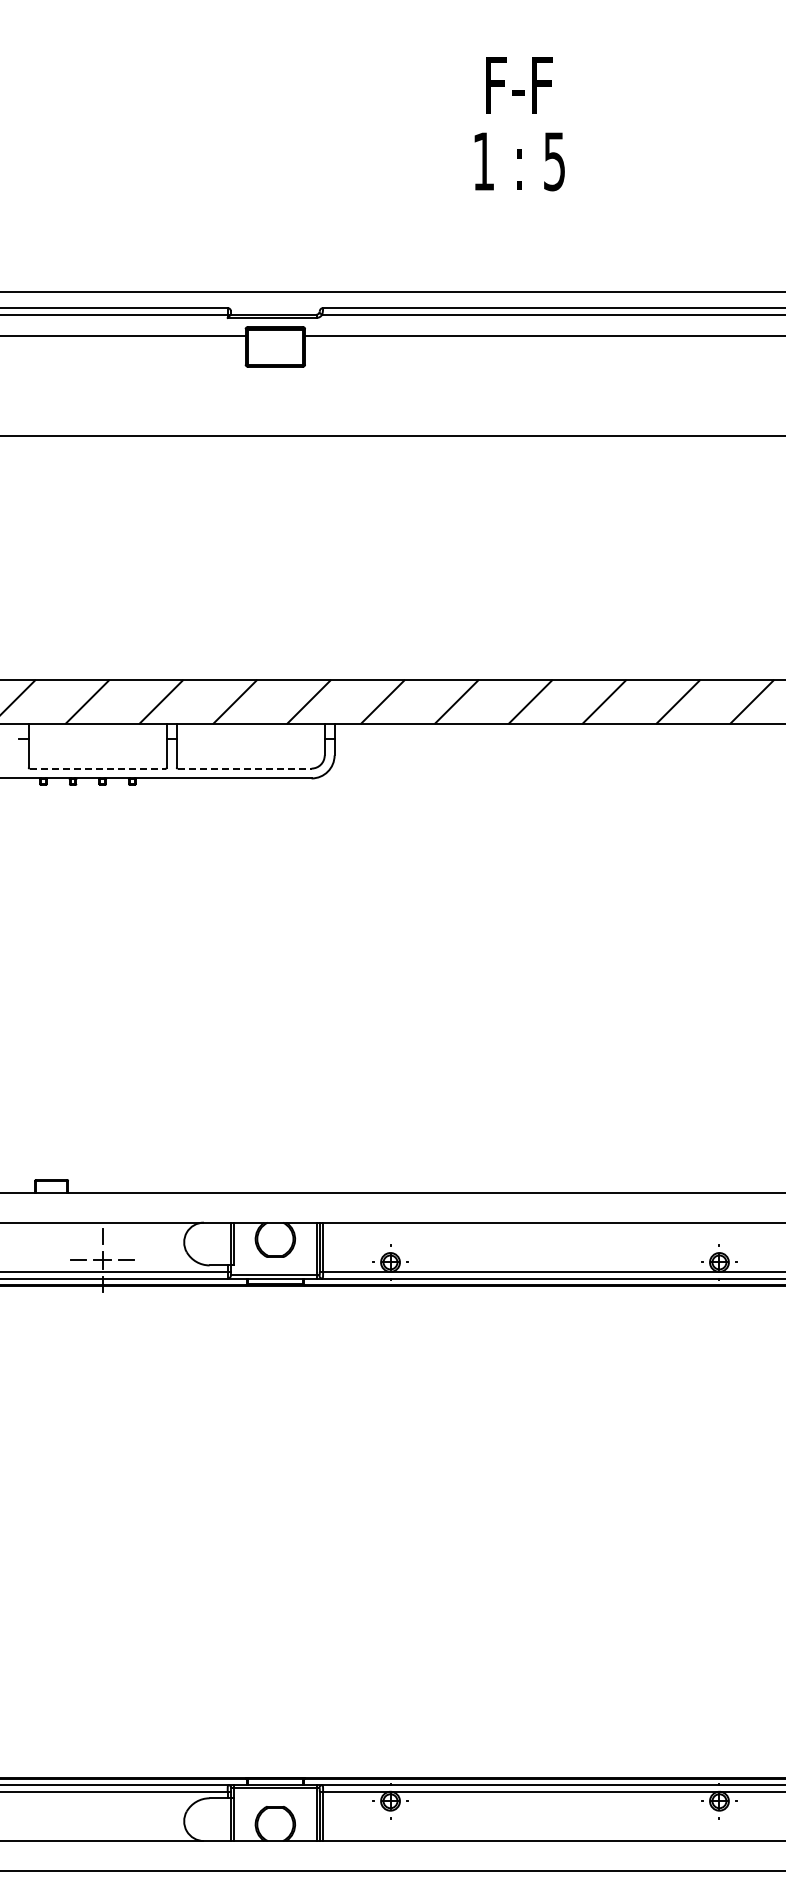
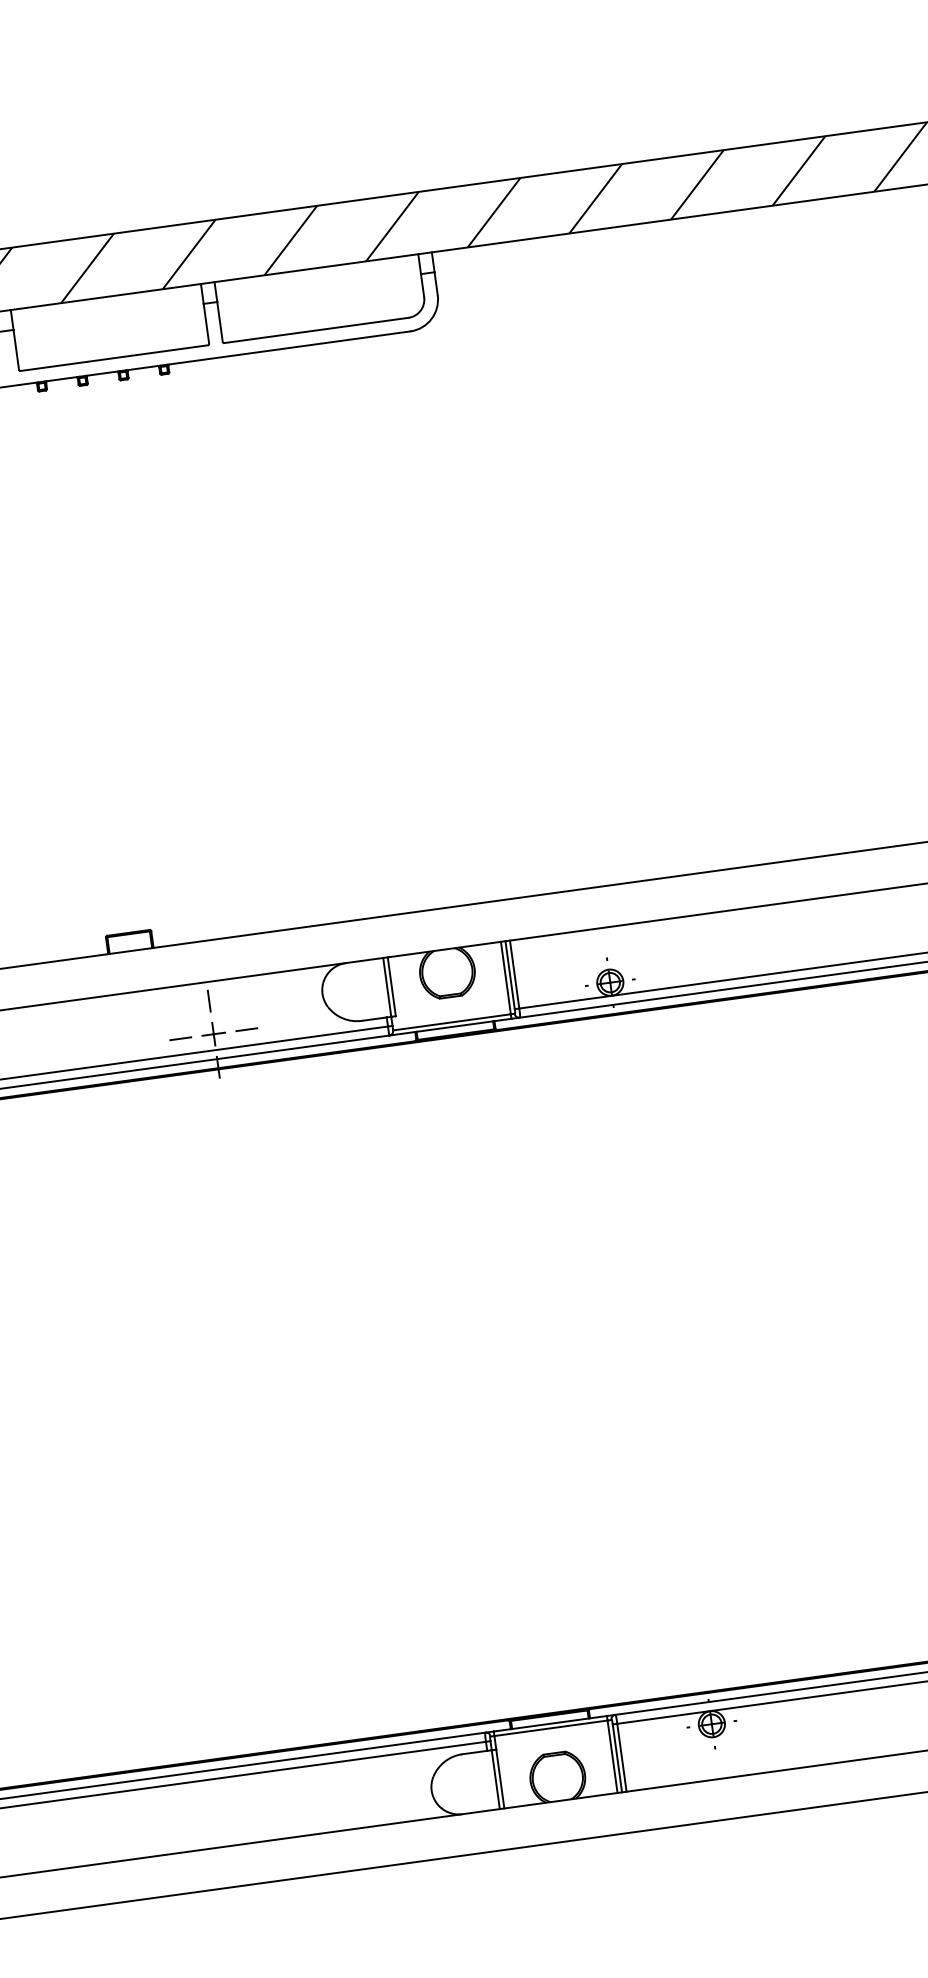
line: (98, 768) -> (115, 357), dashed -> solid
line: (244, 768) -> (316, 330), dashed -> solid

